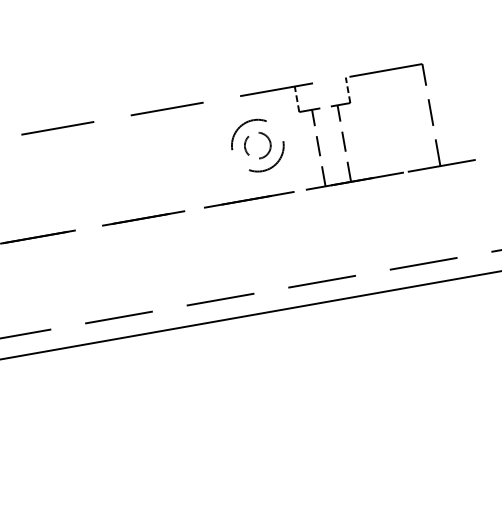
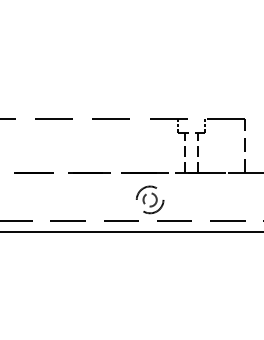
part: (256, 145) -> (149, 199), moved

